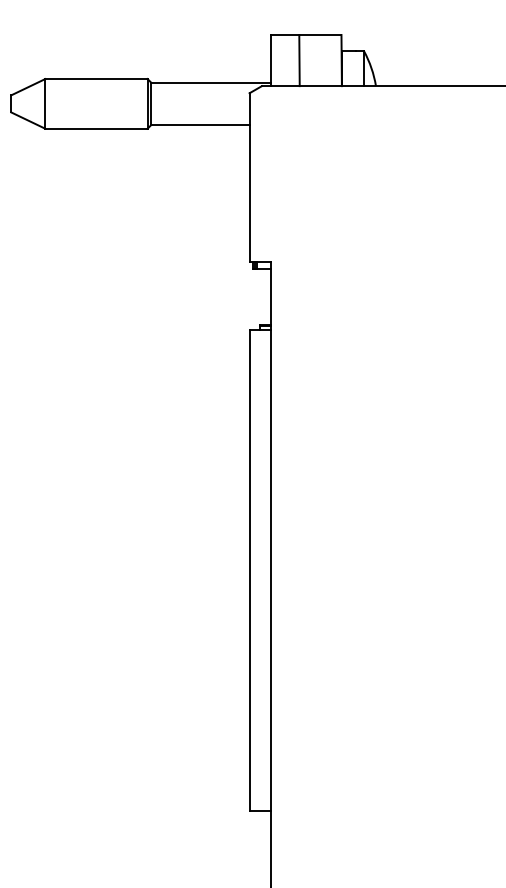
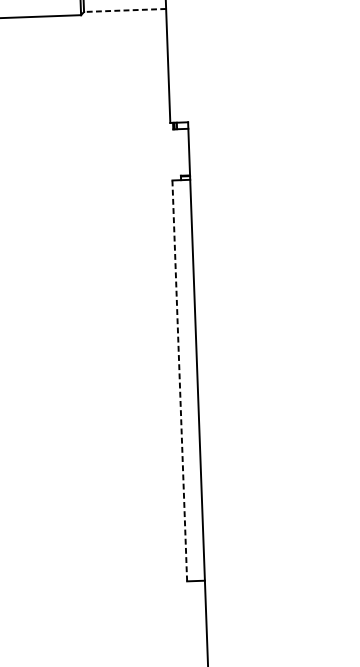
line: (199, 125) -> (124, 10), solid -> dashed
line: (249, 569) -> (179, 380), solid -> dashed

